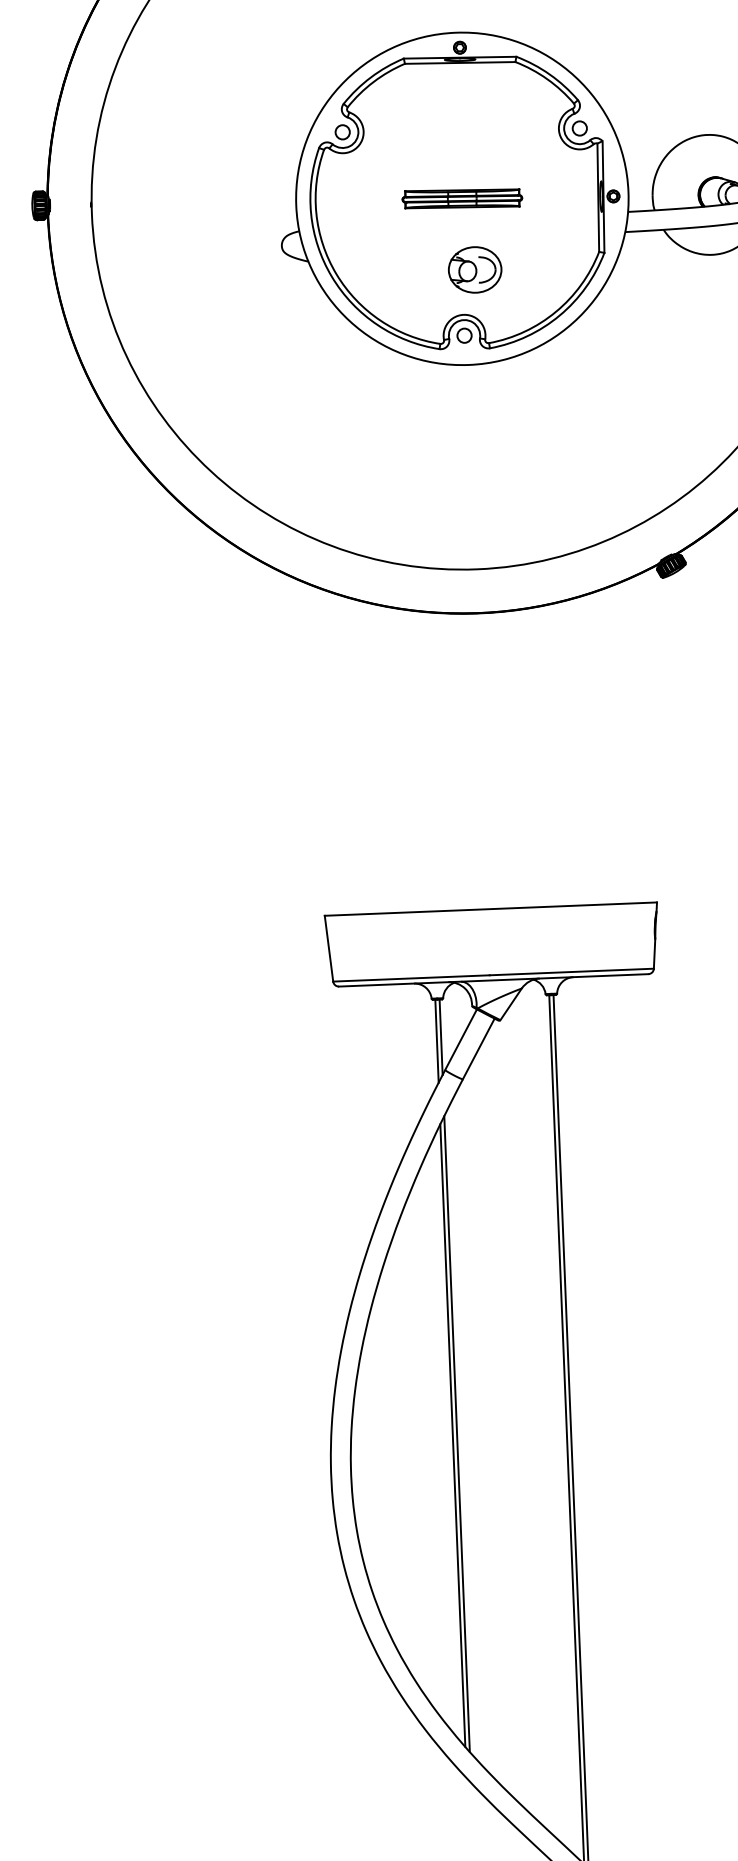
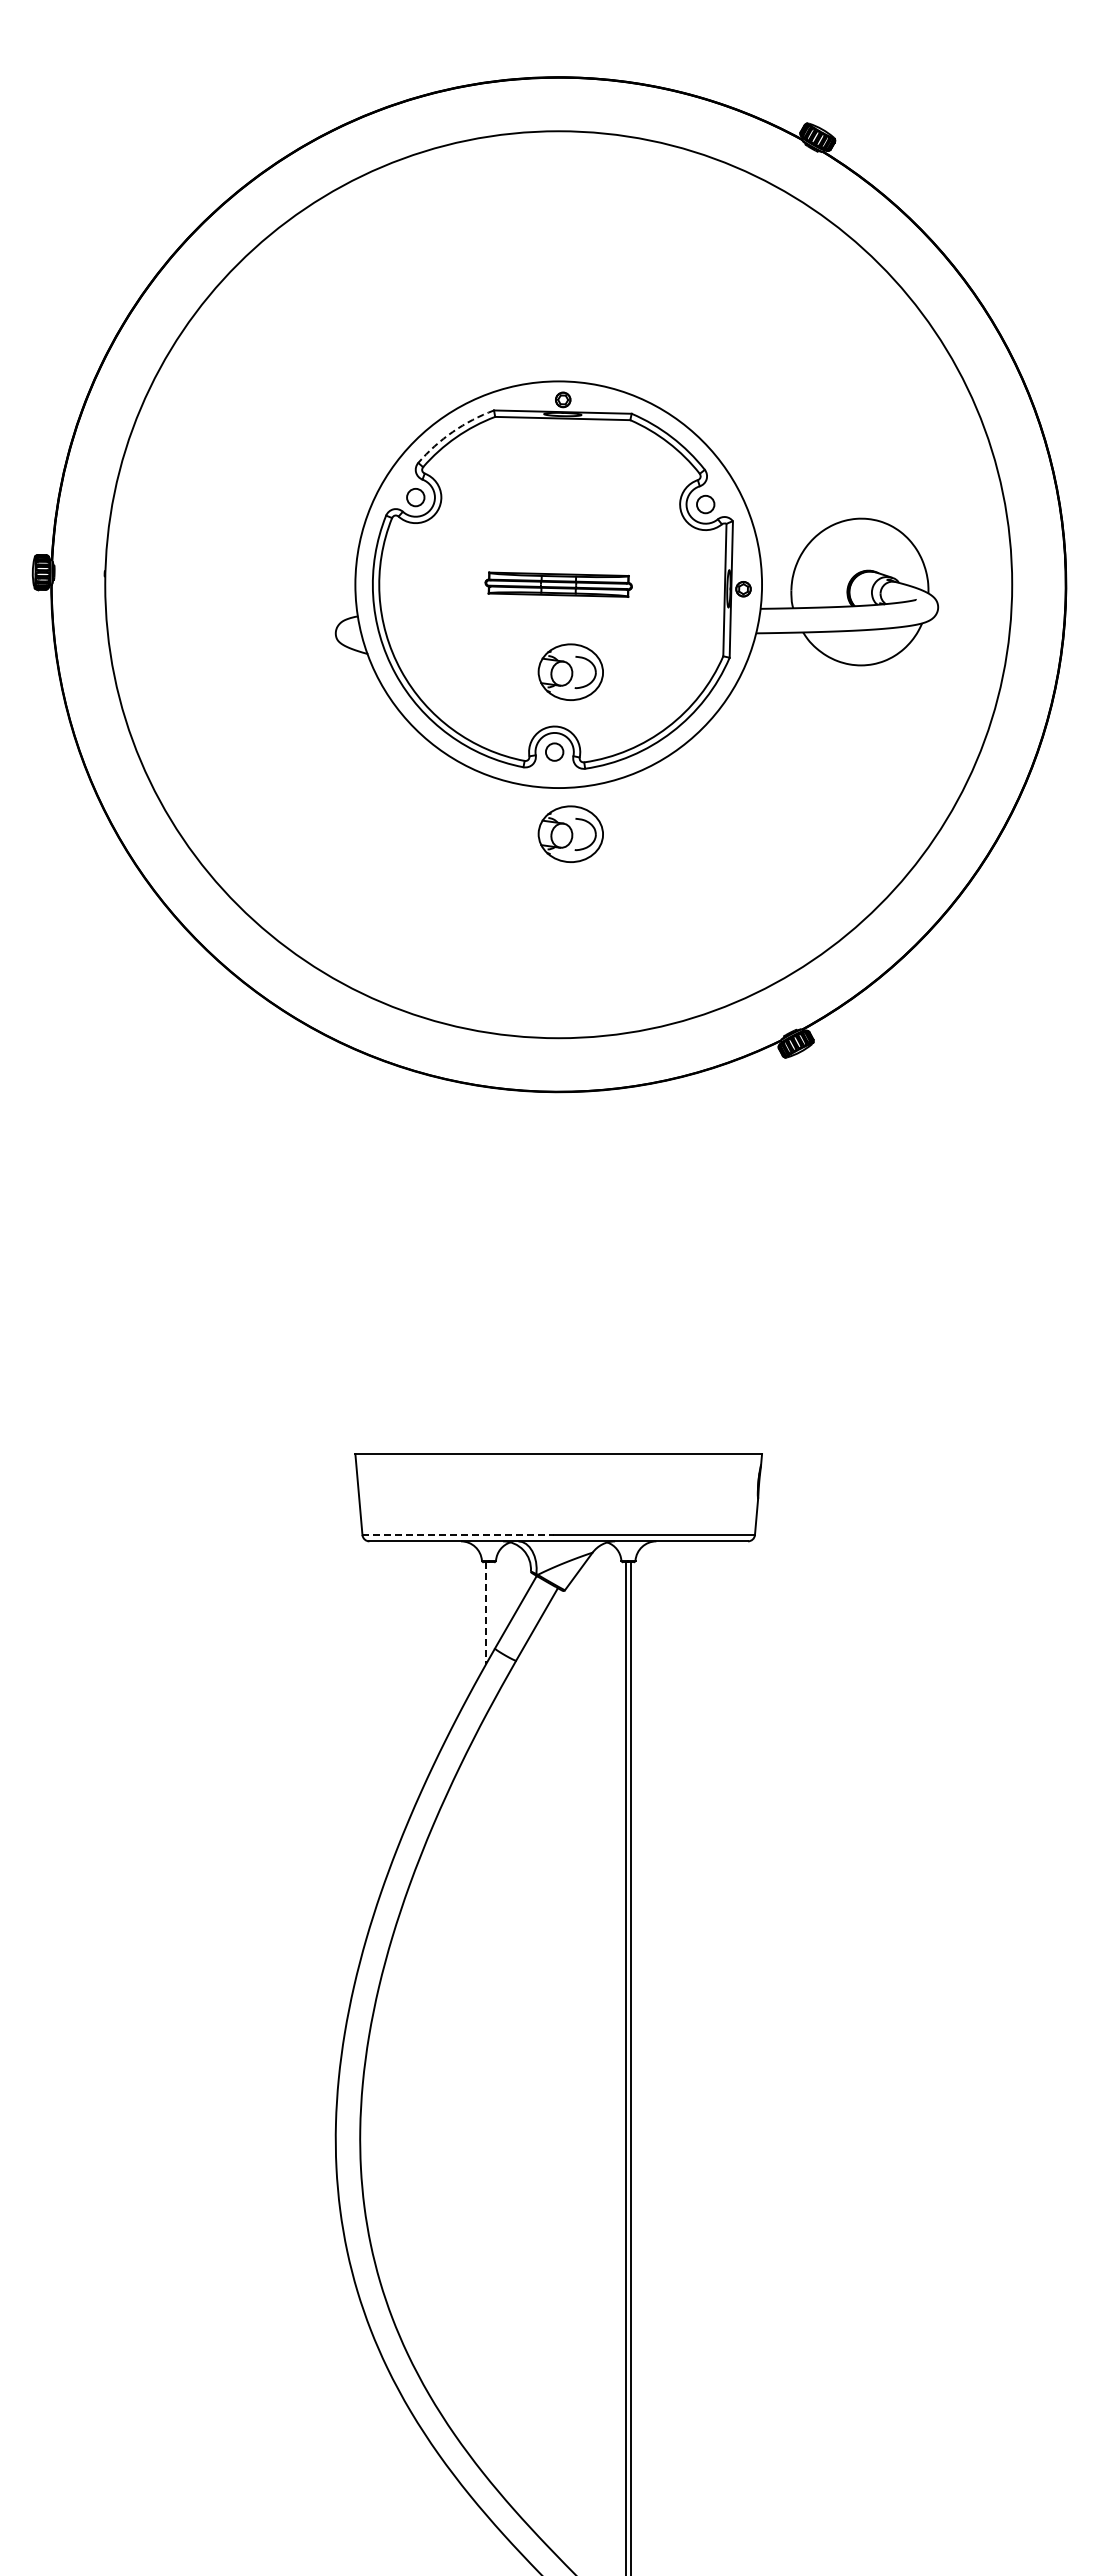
arc: (370, 77) -> (452, 431), solid -> dashed
part: (480, 401) -> (570, 833), added
line: (411, 978) -> (458, 1534), solid -> dashed
line: (441, 1037) -> (491, 1608), removed
line: (437, 1041) -> (486, 1613), solid -> dashed
line: (456, 1433) -> (491, 2093), removed
line: (452, 1435) -> (486, 2095), removed

